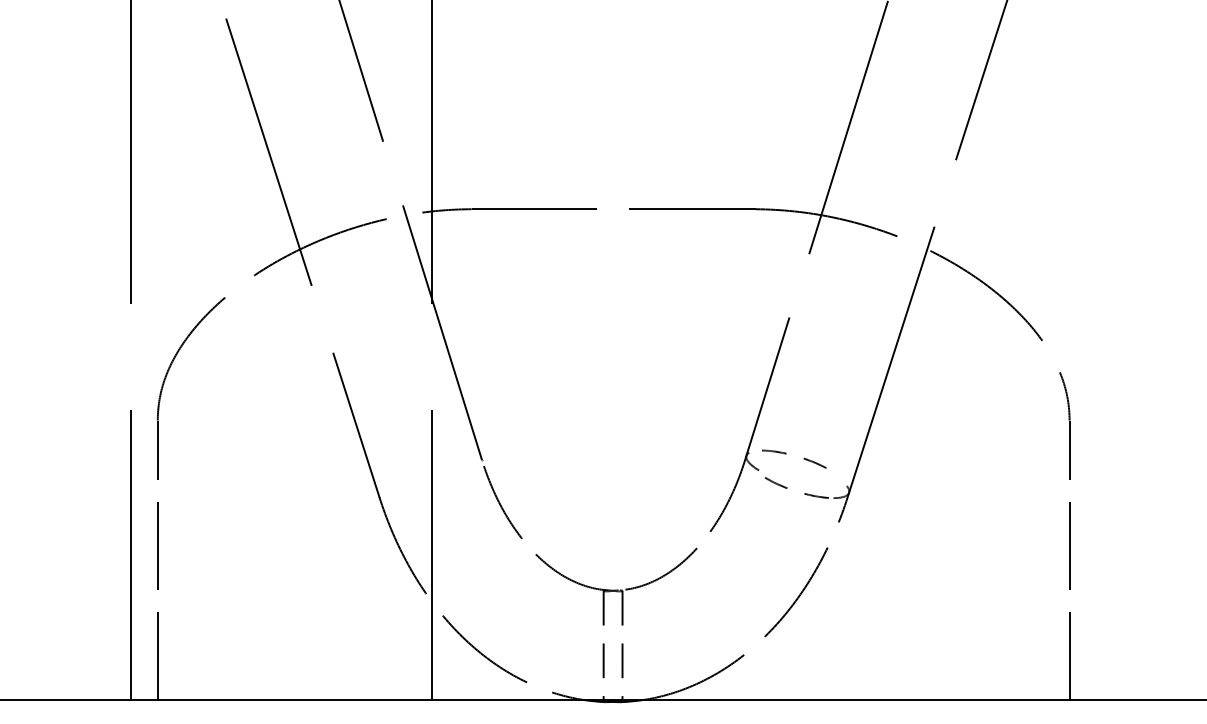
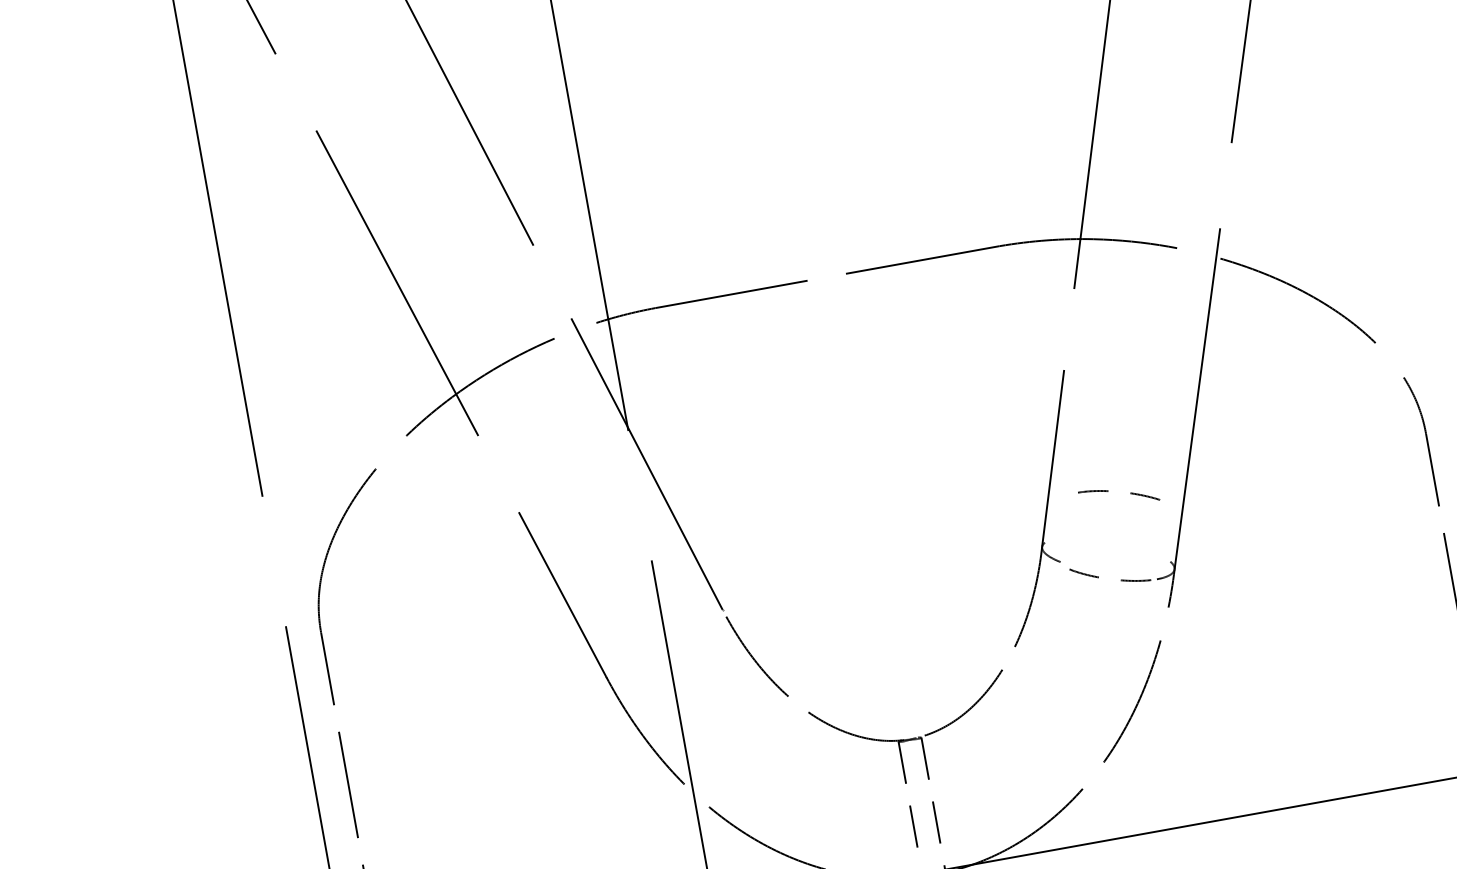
curve: (786, 454) -> (1108, 492), moved

